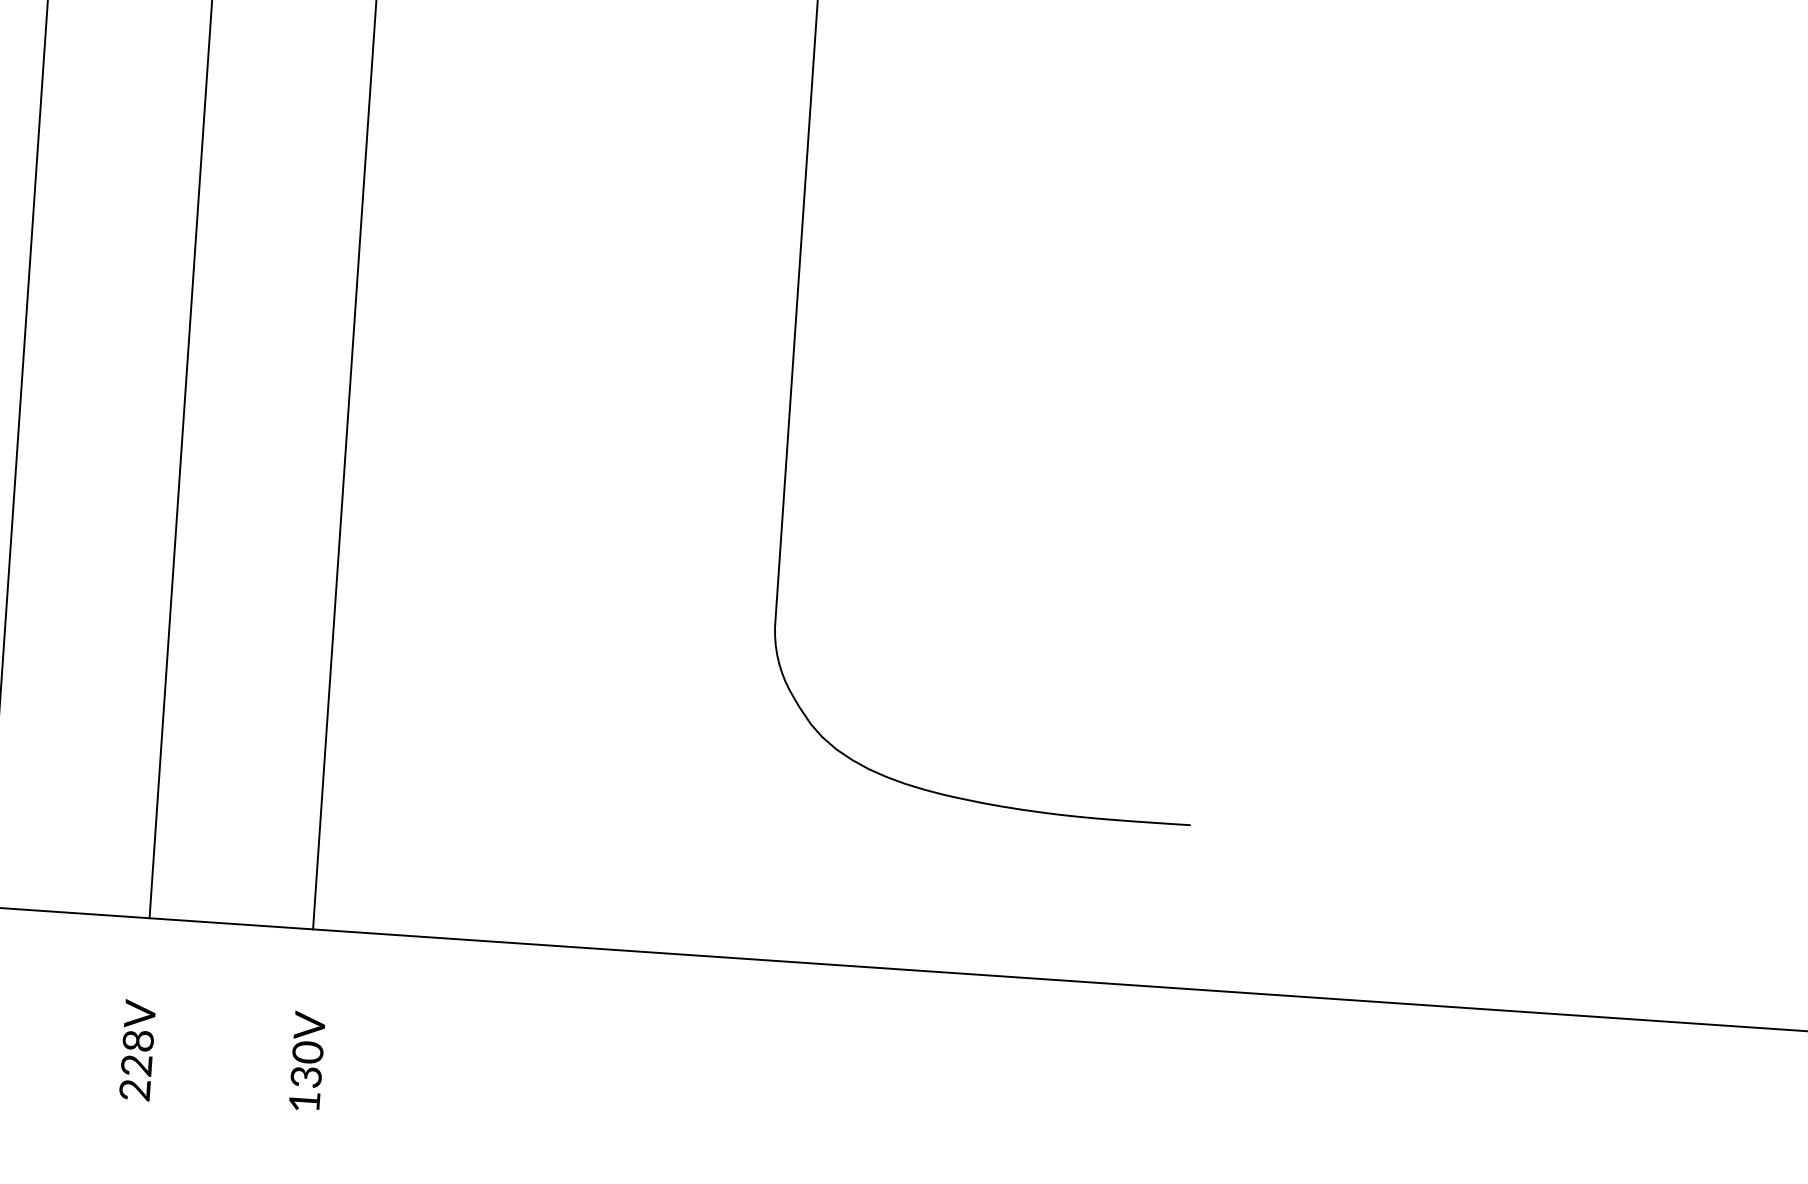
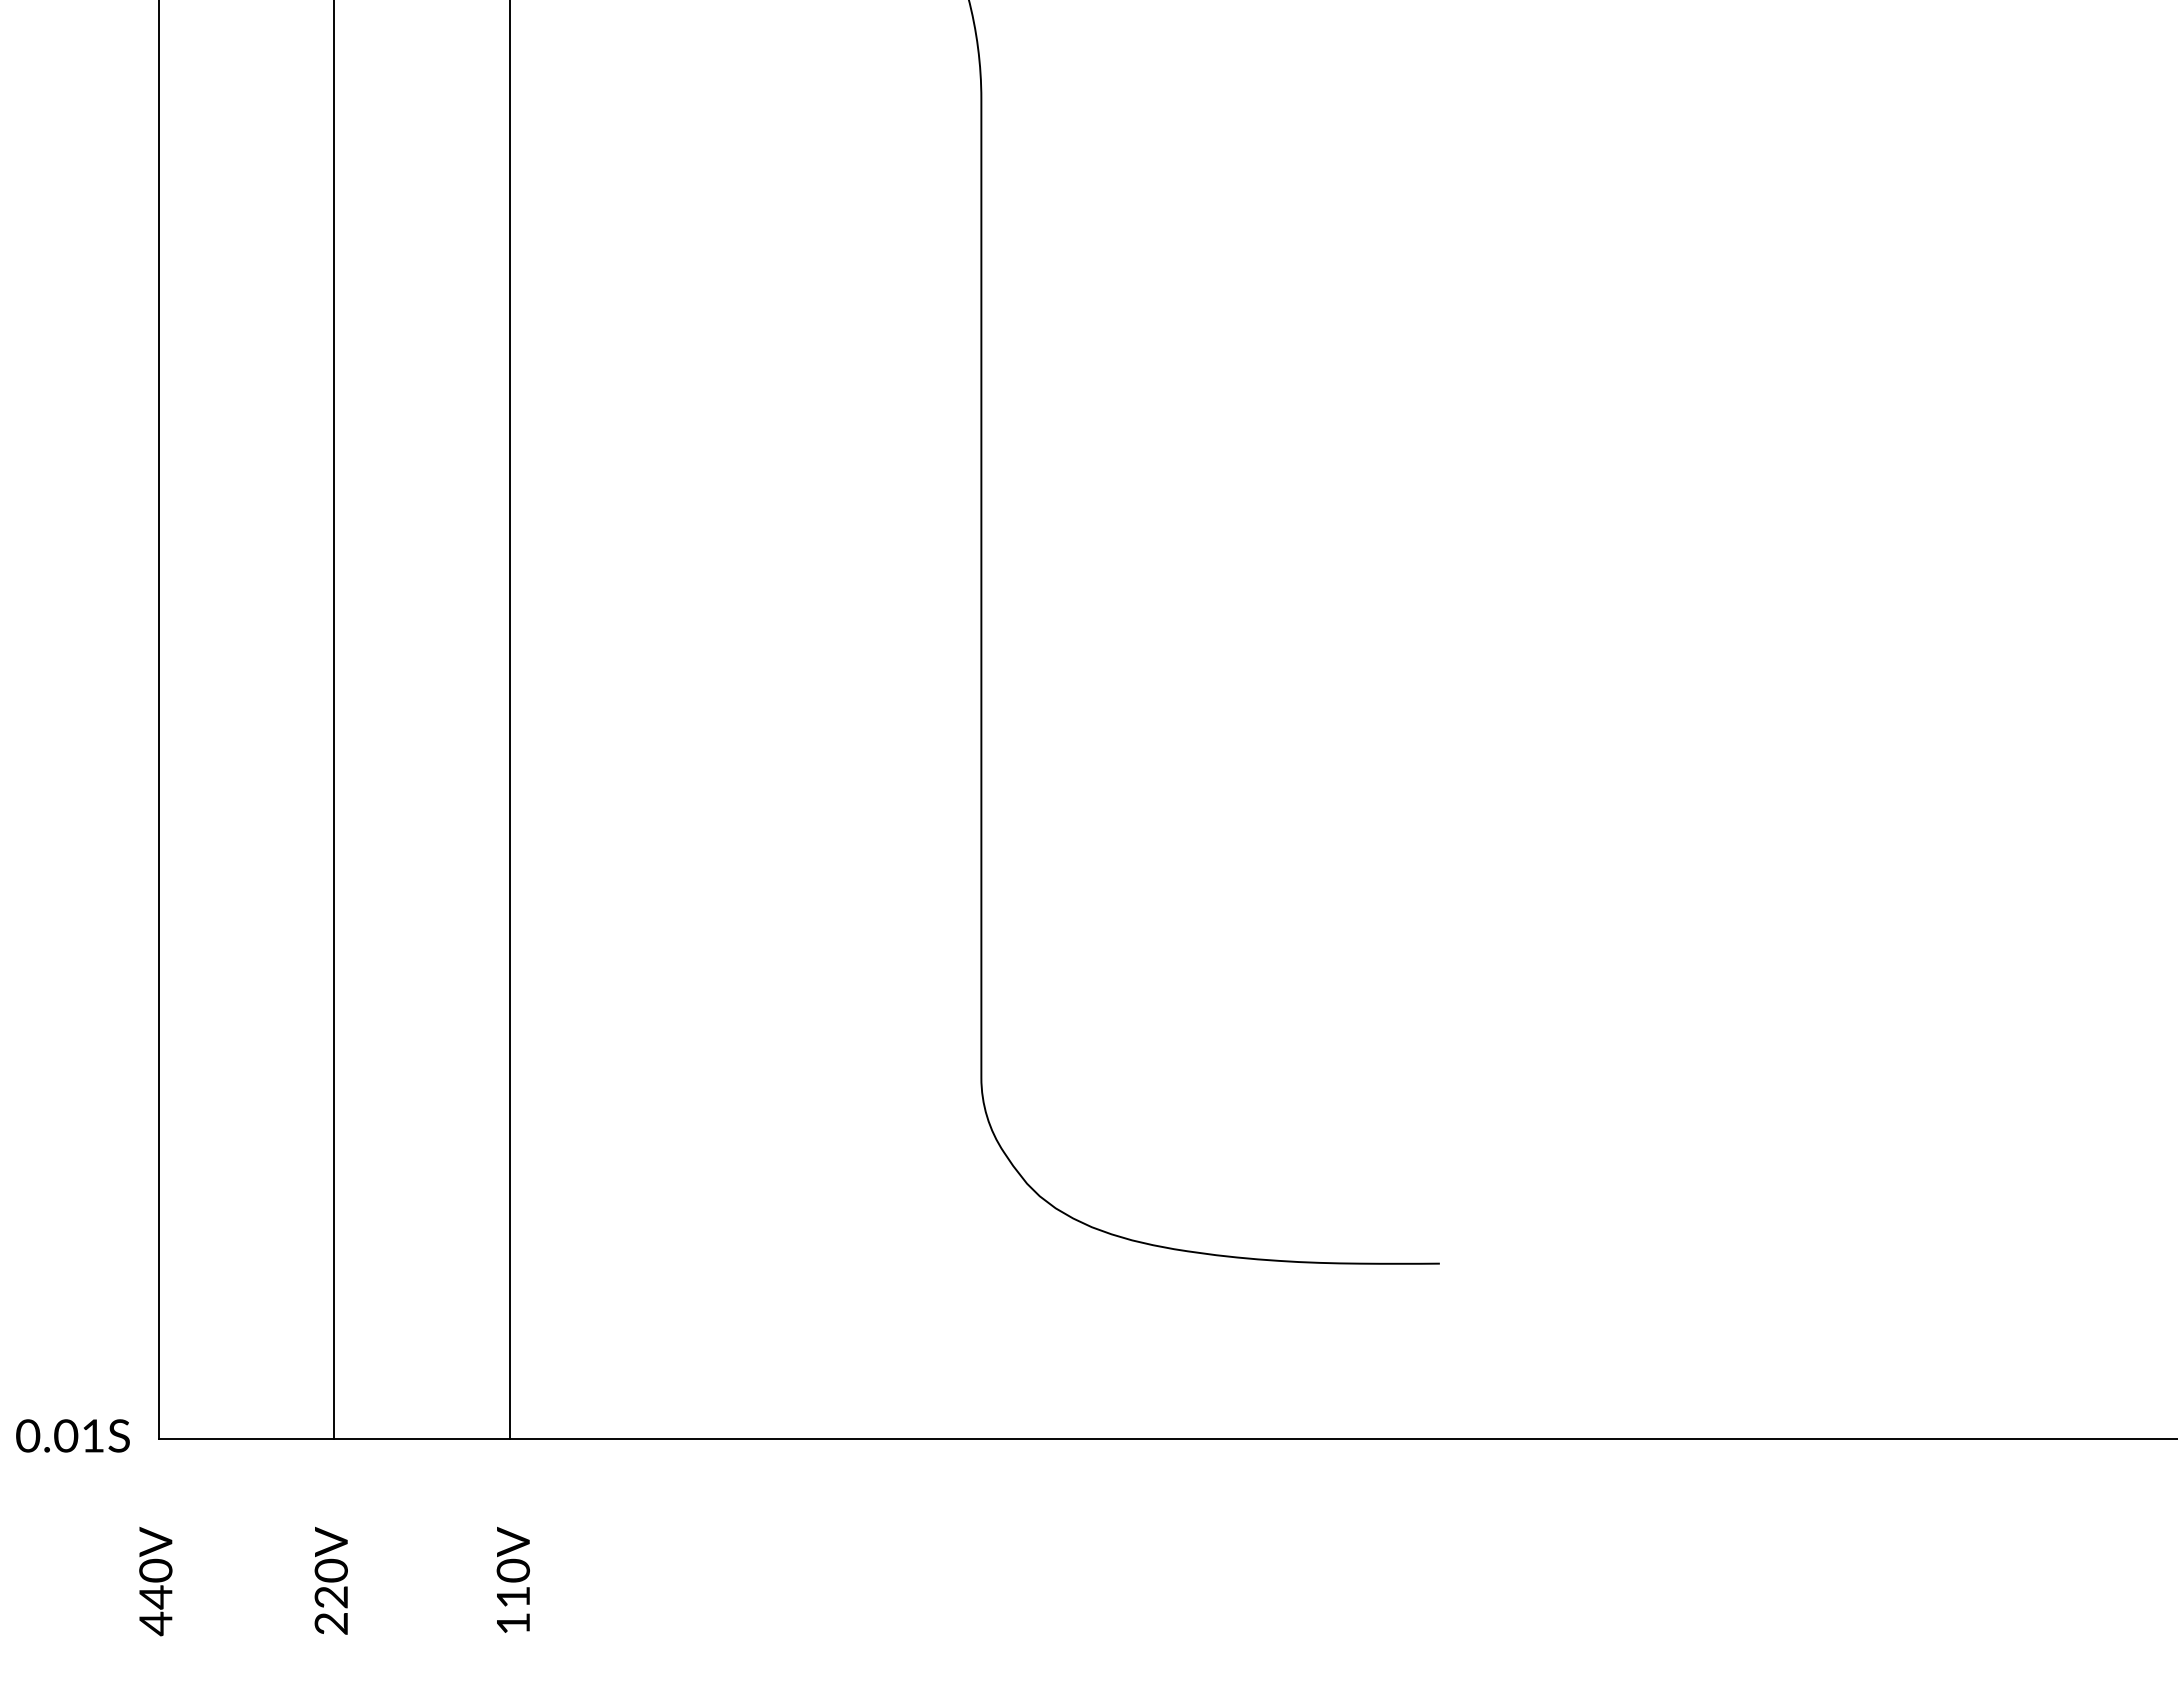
text: (138, 1040) -> (331, 1570), 228V -> 220V
text: (306, 1077) -> (513, 1597), 130V -> 110V

